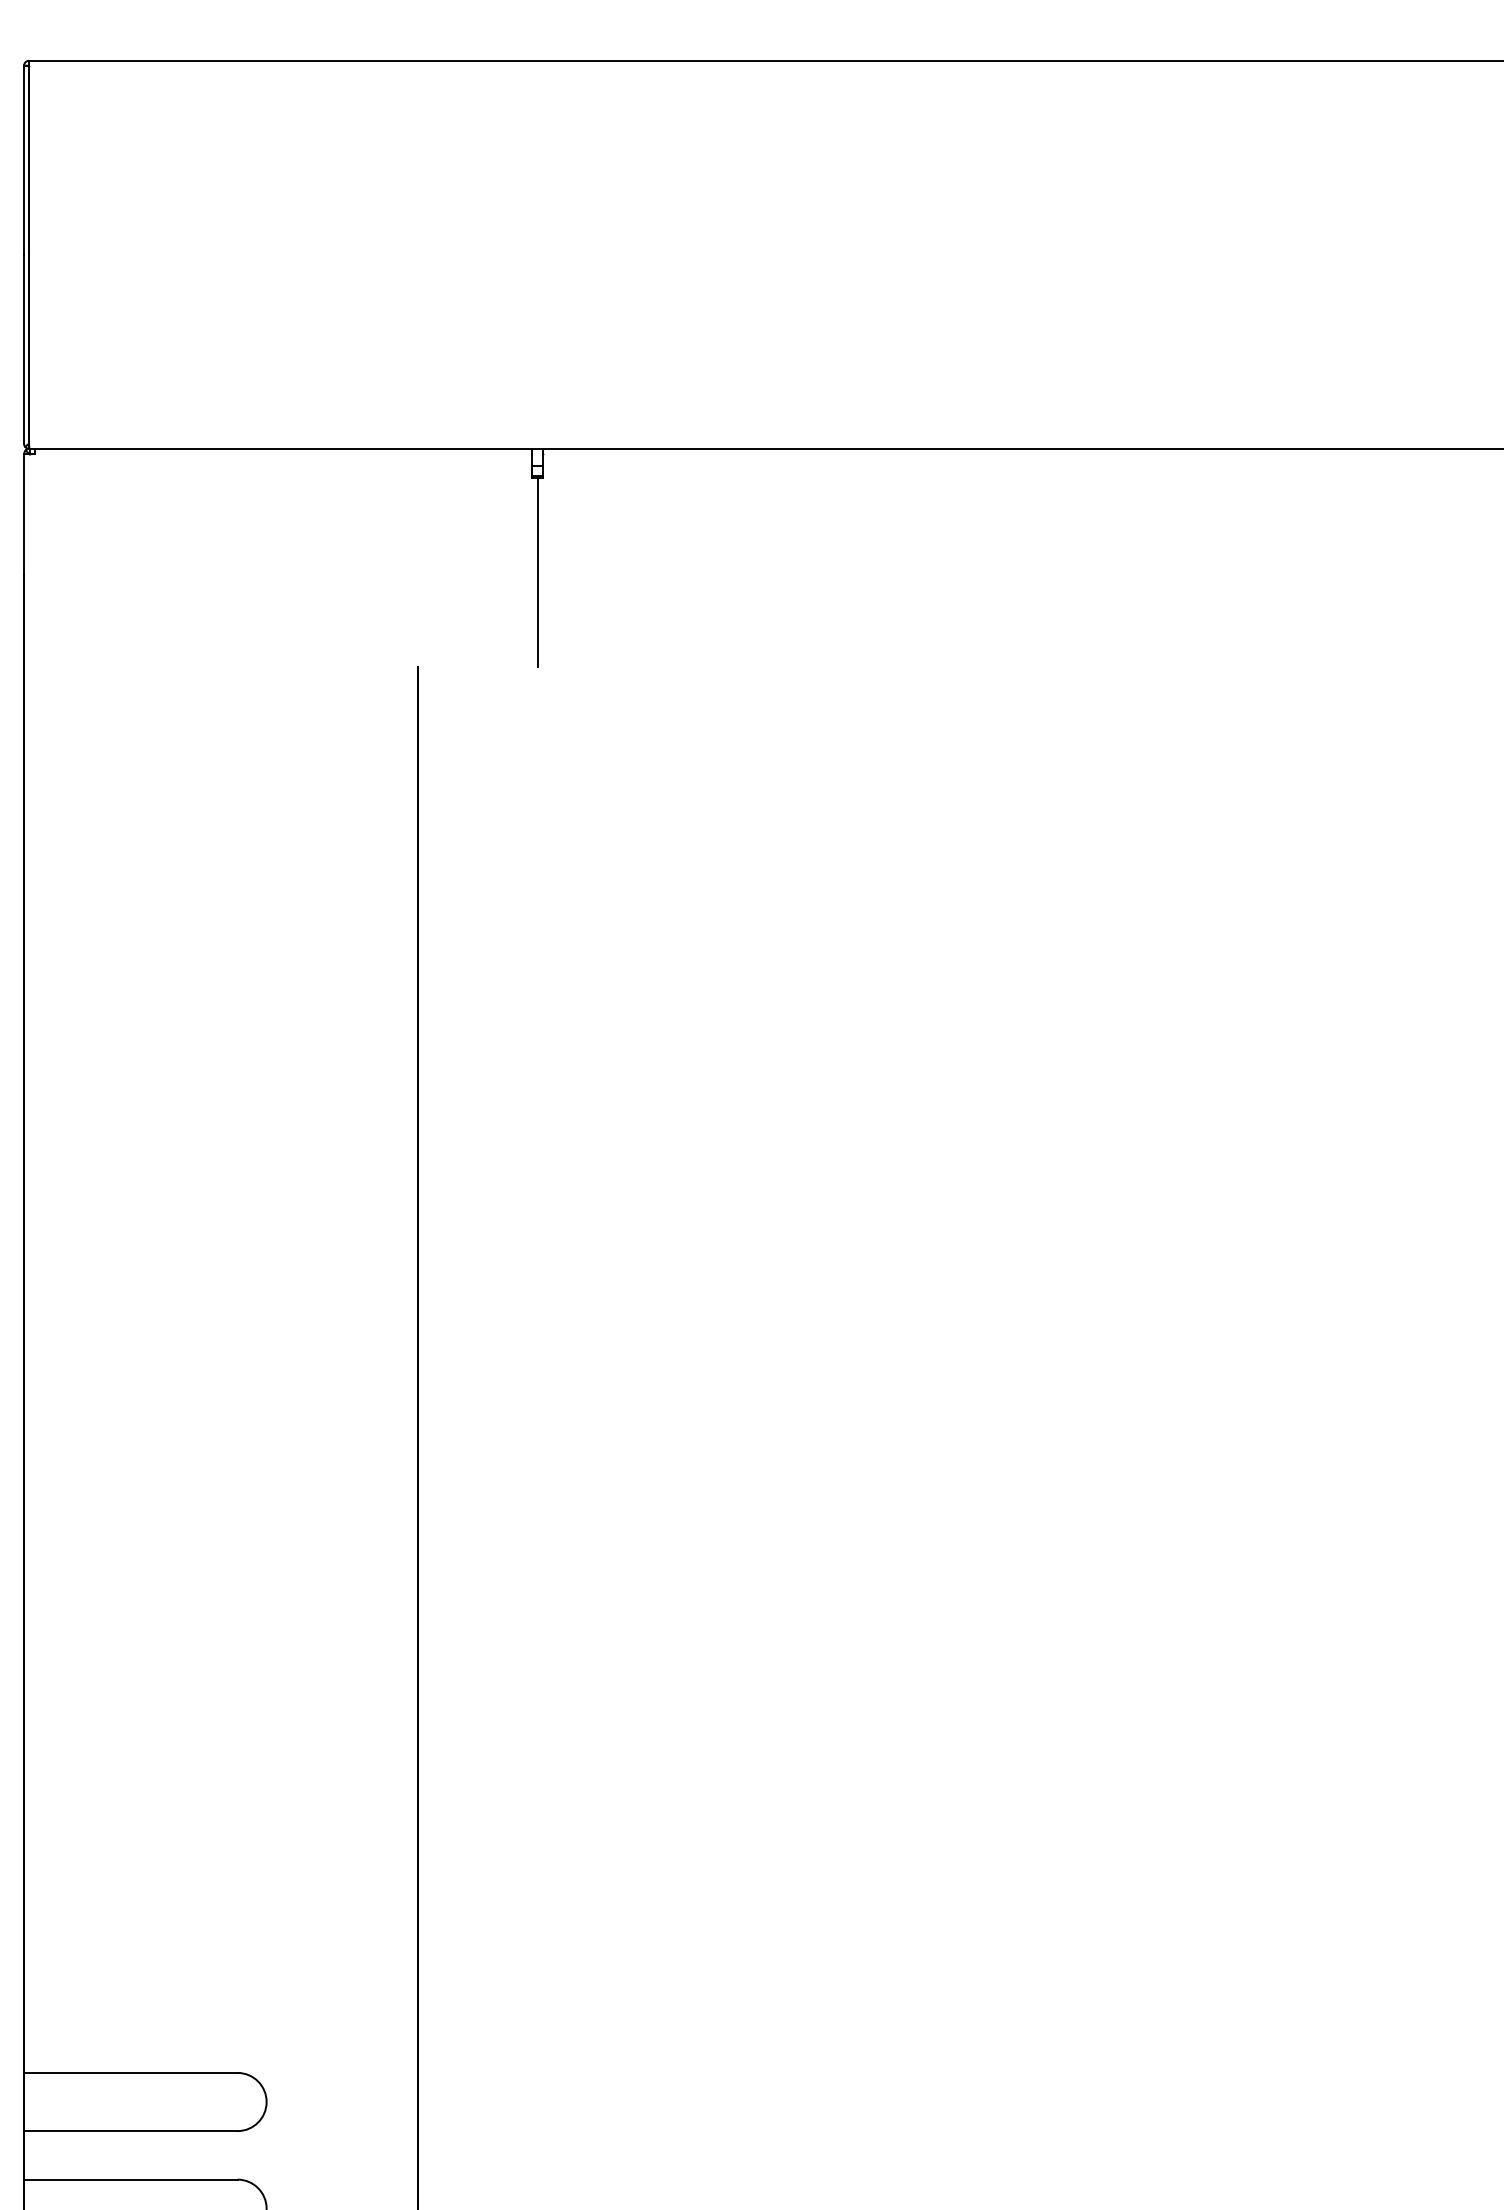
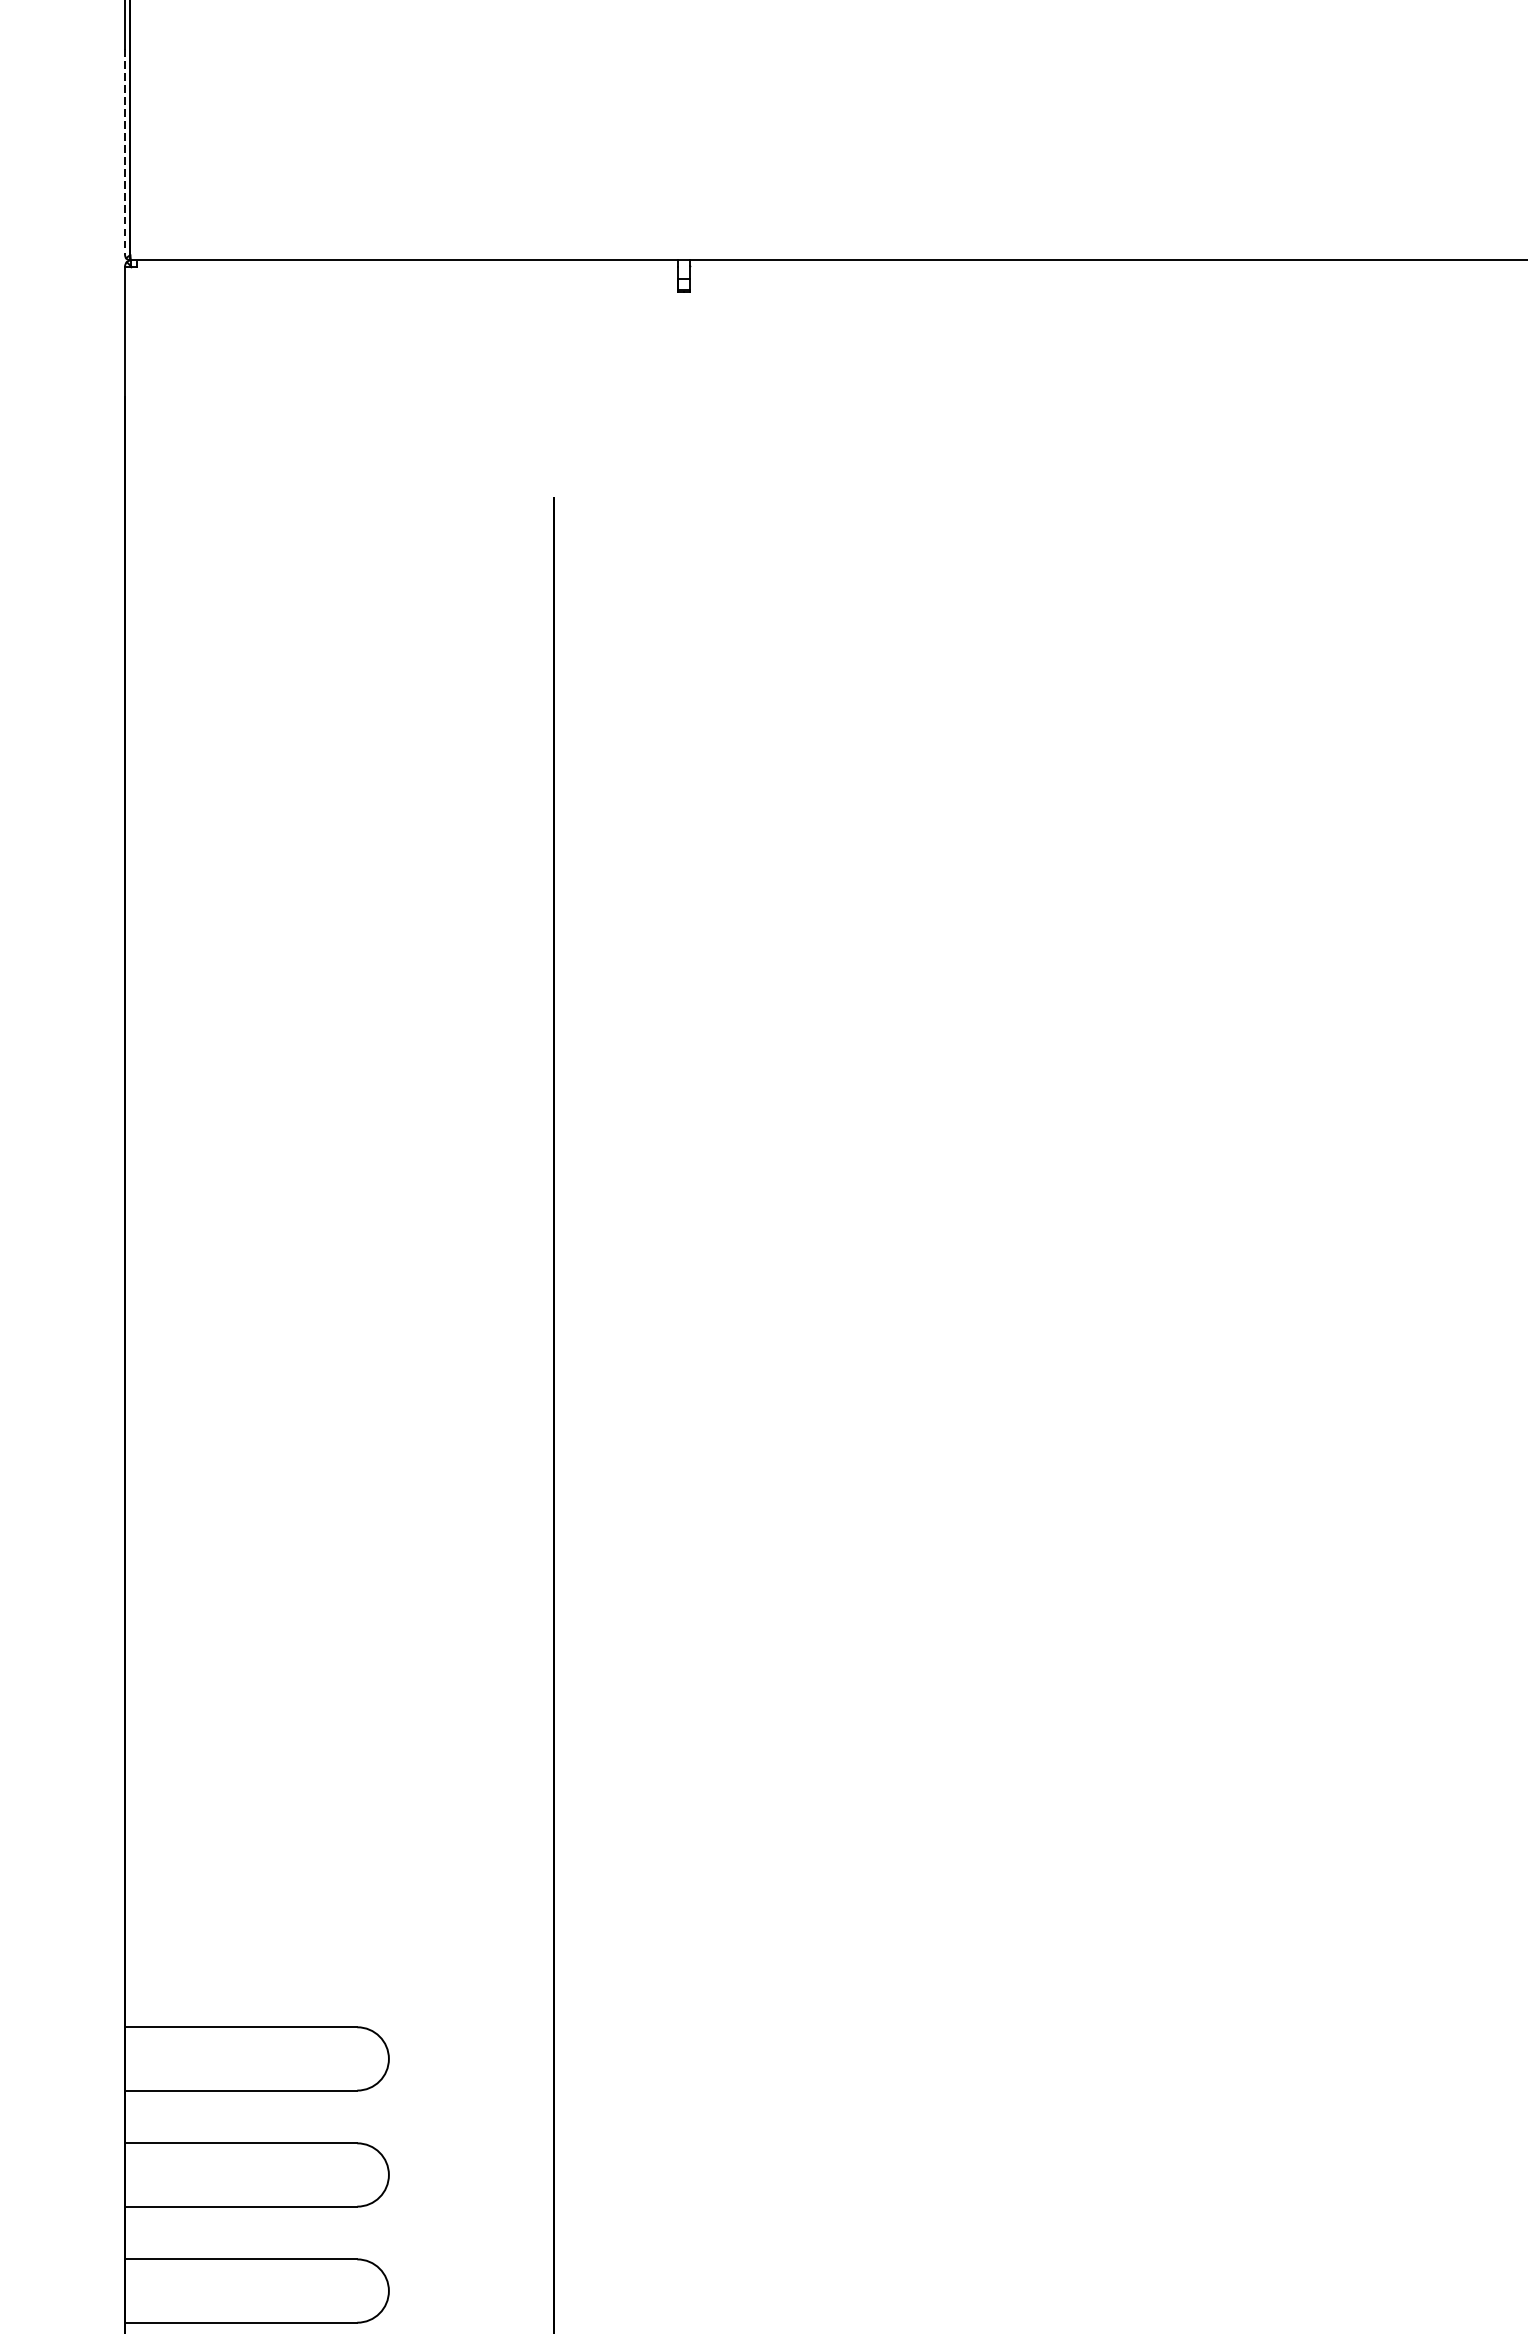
line: (24, 349) -> (125, 152), solid -> dashed
line: (538, 571) -> (684, 393), removed

